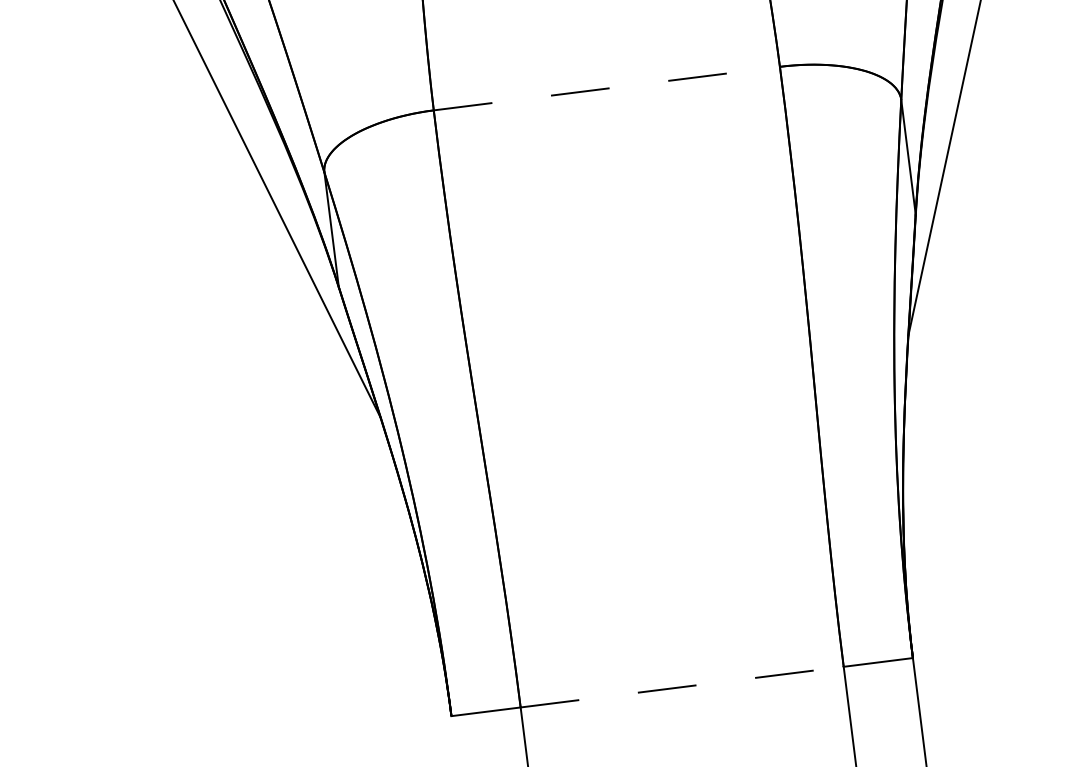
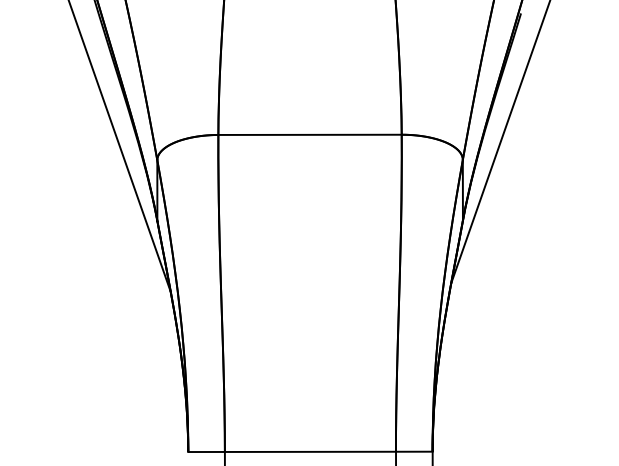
line: (607, 87) -> (310, 134), dashed -> solid
line: (682, 686) -> (310, 451), dashed -> solid

